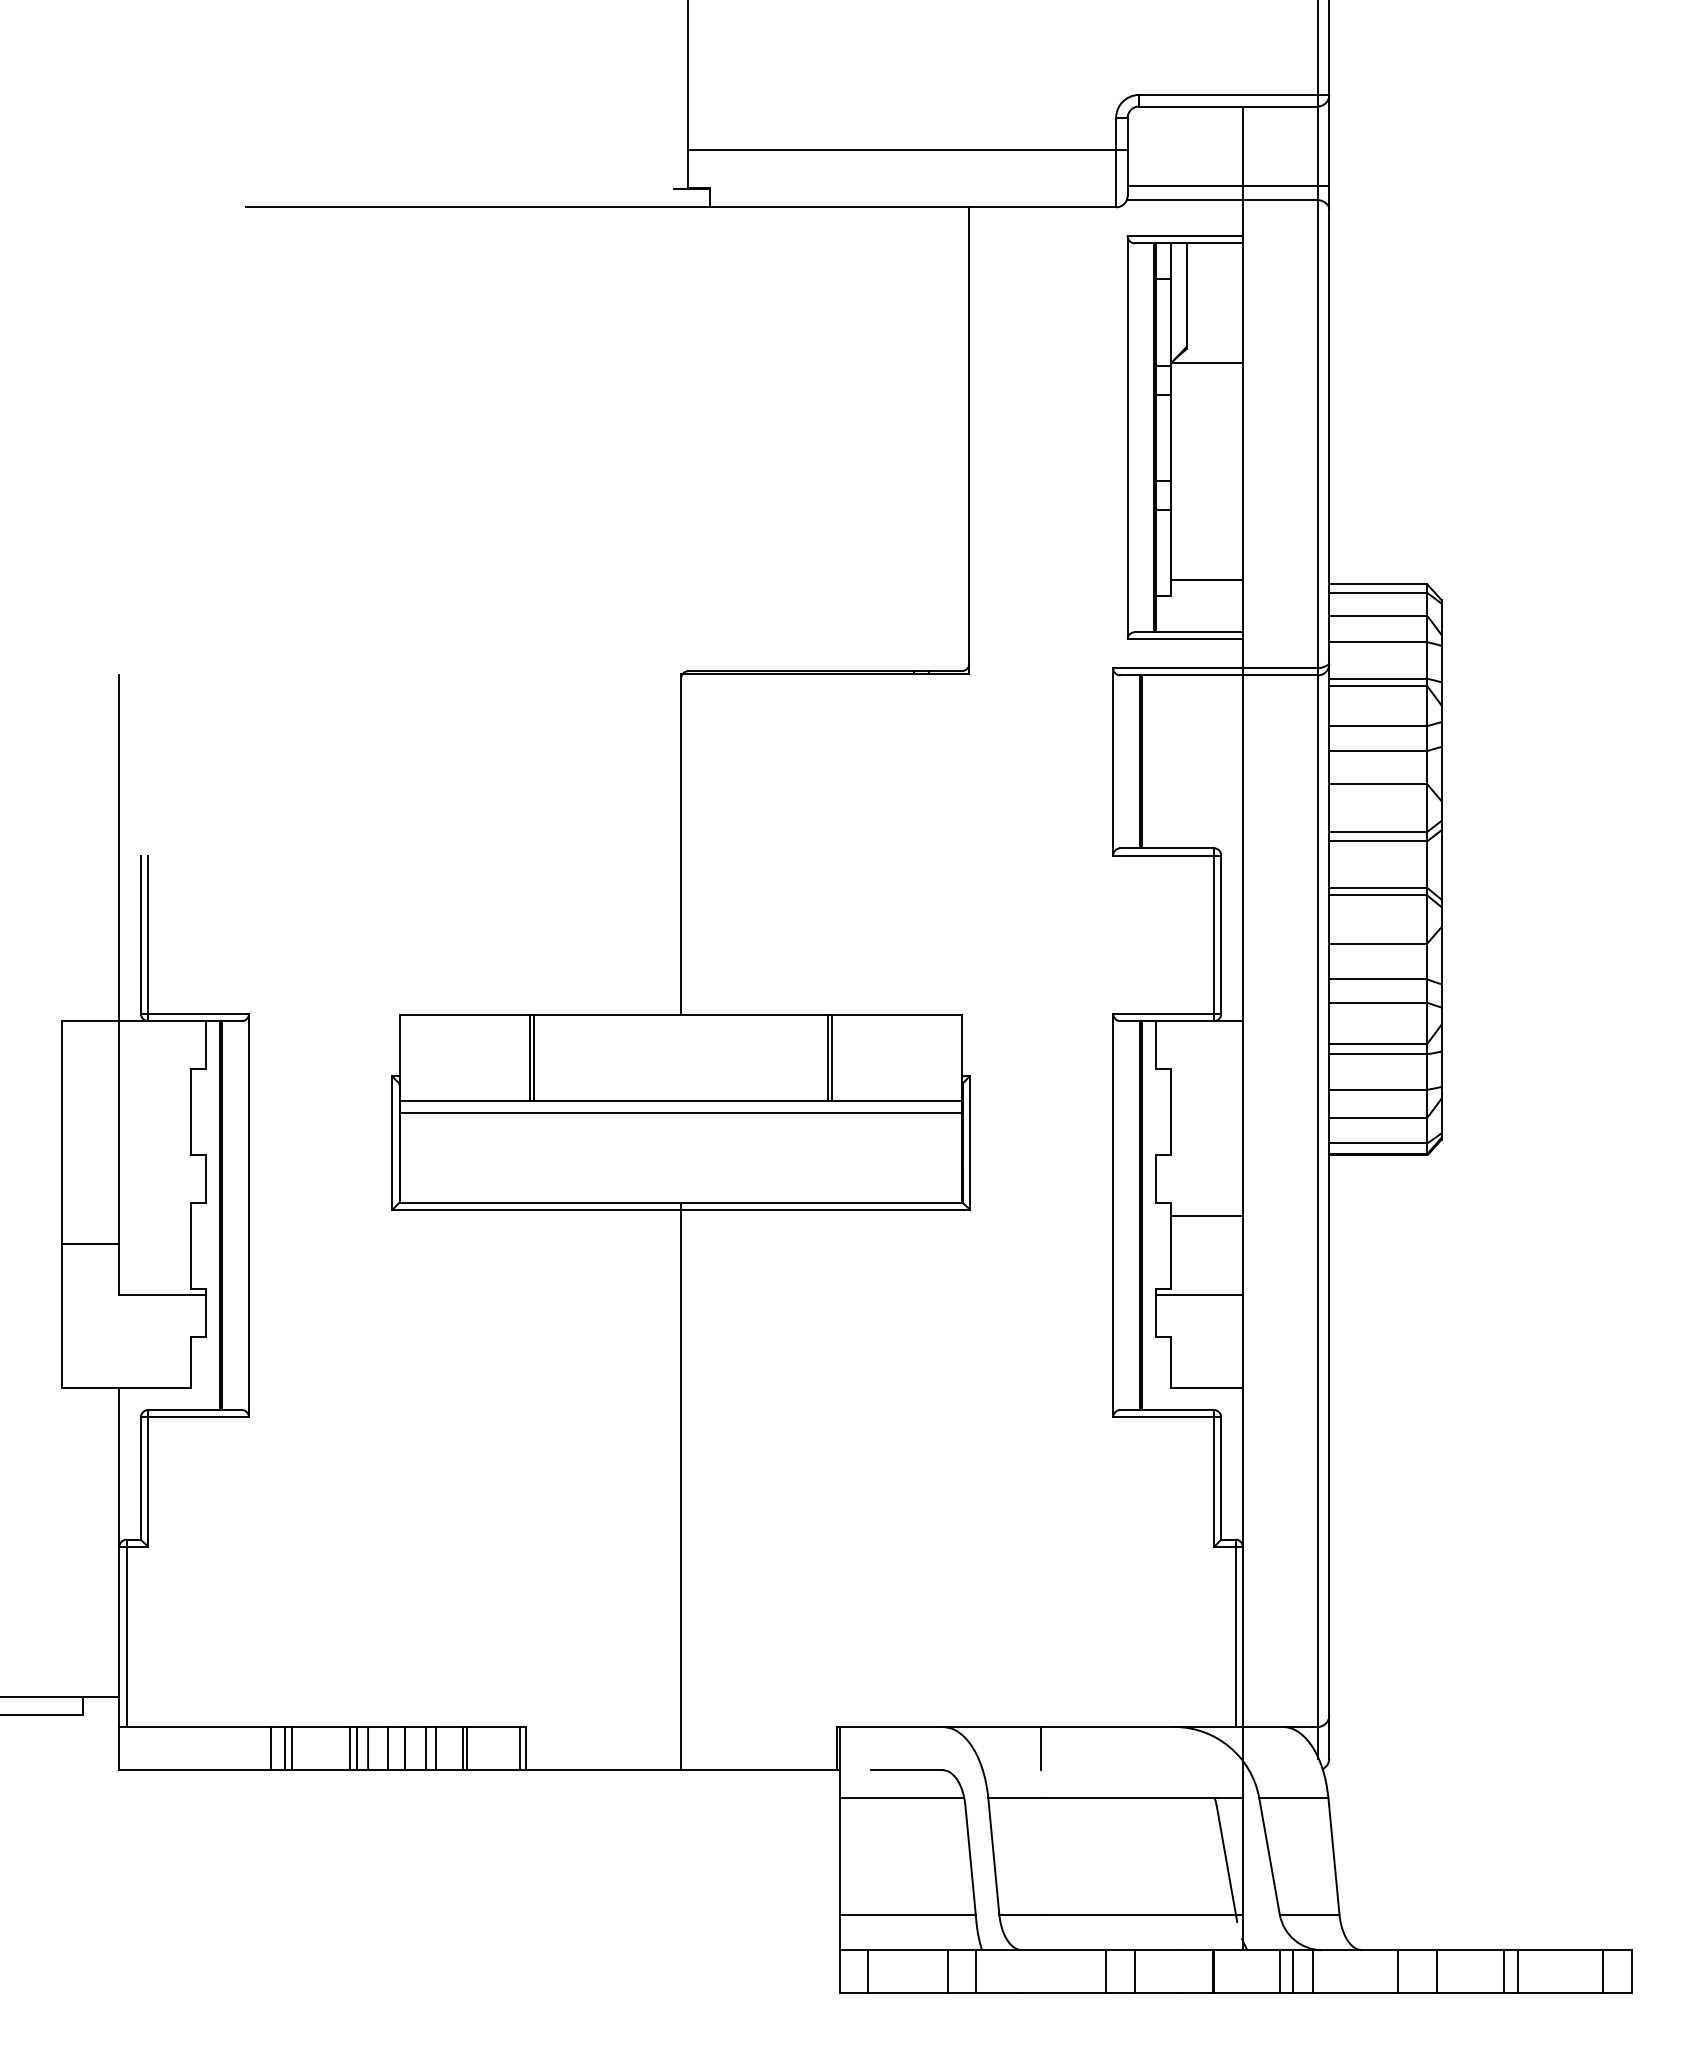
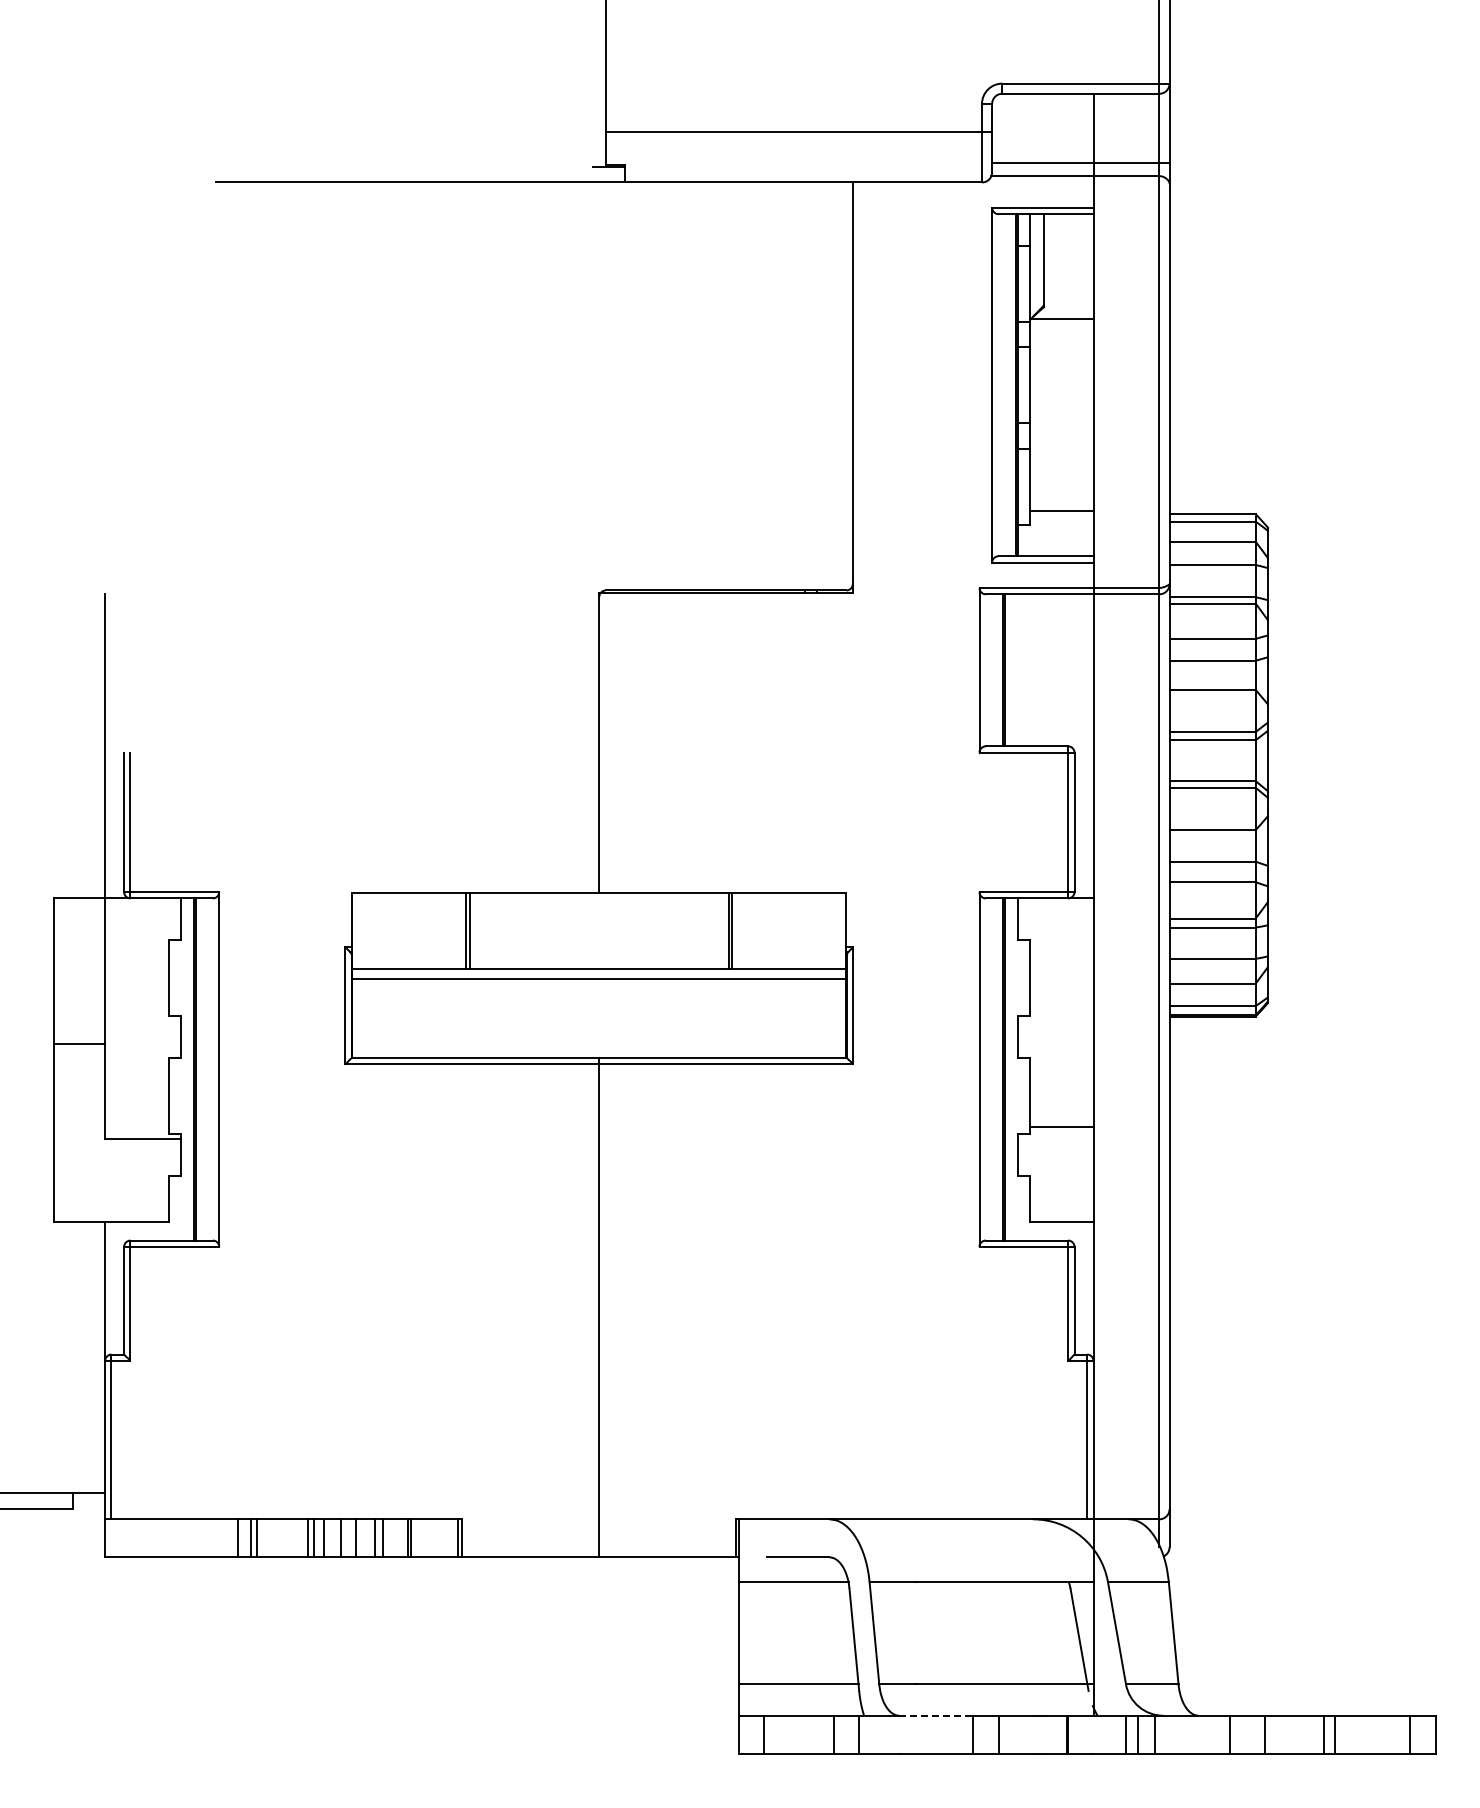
line: (1206, 1215) -> (1061, 1127), moved
line: (90, 1244) -> (79, 1043), moved
line: (1199, 1295) -> (1055, 1139), removed
line: (1041, 1748) -> (916, 1538), removed
line: (1064, 1949) -> (936, 1715), solid -> dashed

